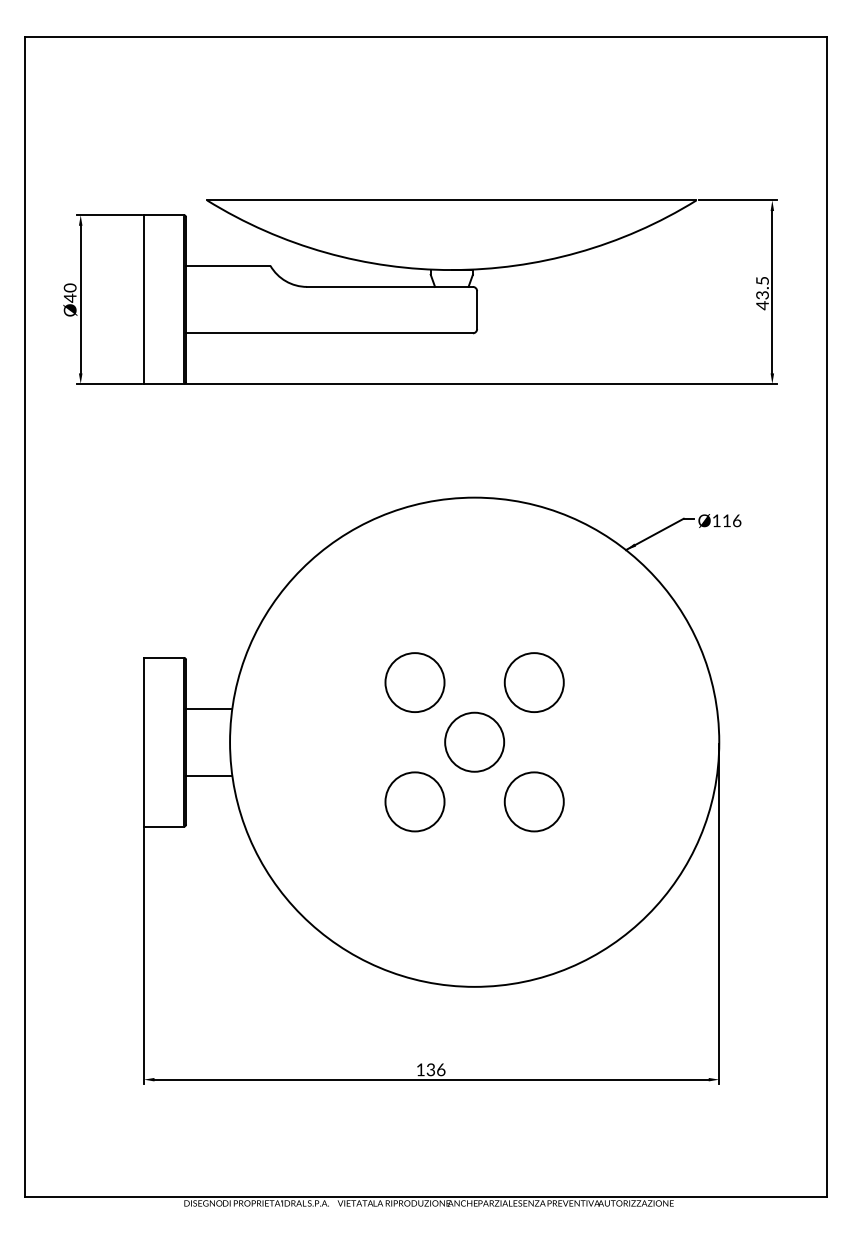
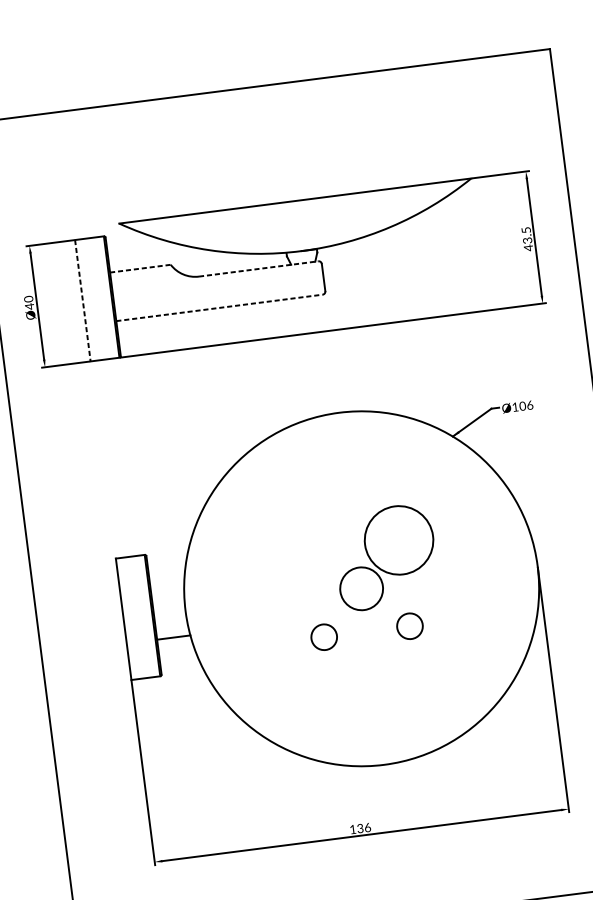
line: (228, 265) -> (140, 268), solid -> dashed
line: (389, 286) -> (258, 268), solid -> dashed
line: (143, 300) -> (82, 301), solid -> dashed
line: (330, 333) -> (220, 307), solid -> dashed
text: (726, 520) -> (522, 406), Ø116 -> Ø106
circle: (414, 682) -> (312, 551), removed
circle: (533, 682) -> (398, 540), size x1.6
line: (209, 708) -> (167, 588), removed
circle: (414, 801) -> (323, 636), size x0.6
circle: (533, 801) -> (409, 626), size x0.6

